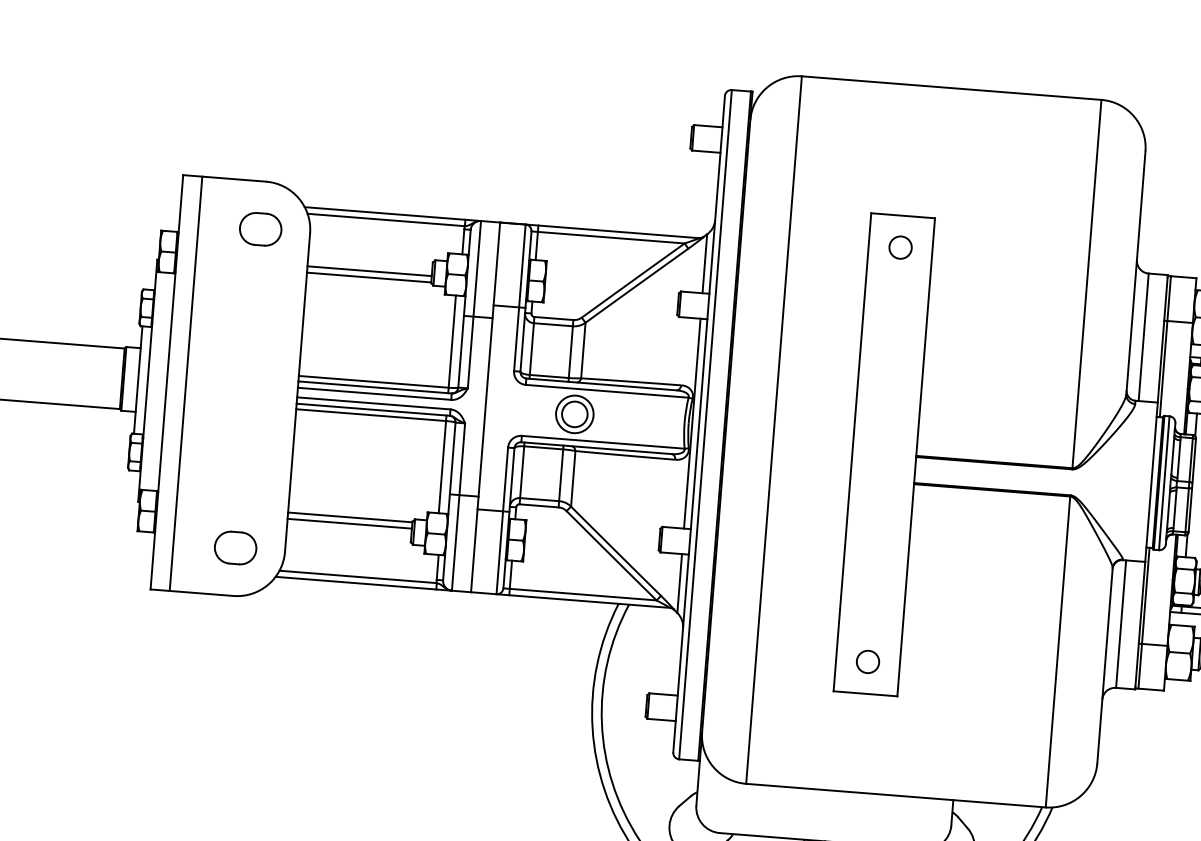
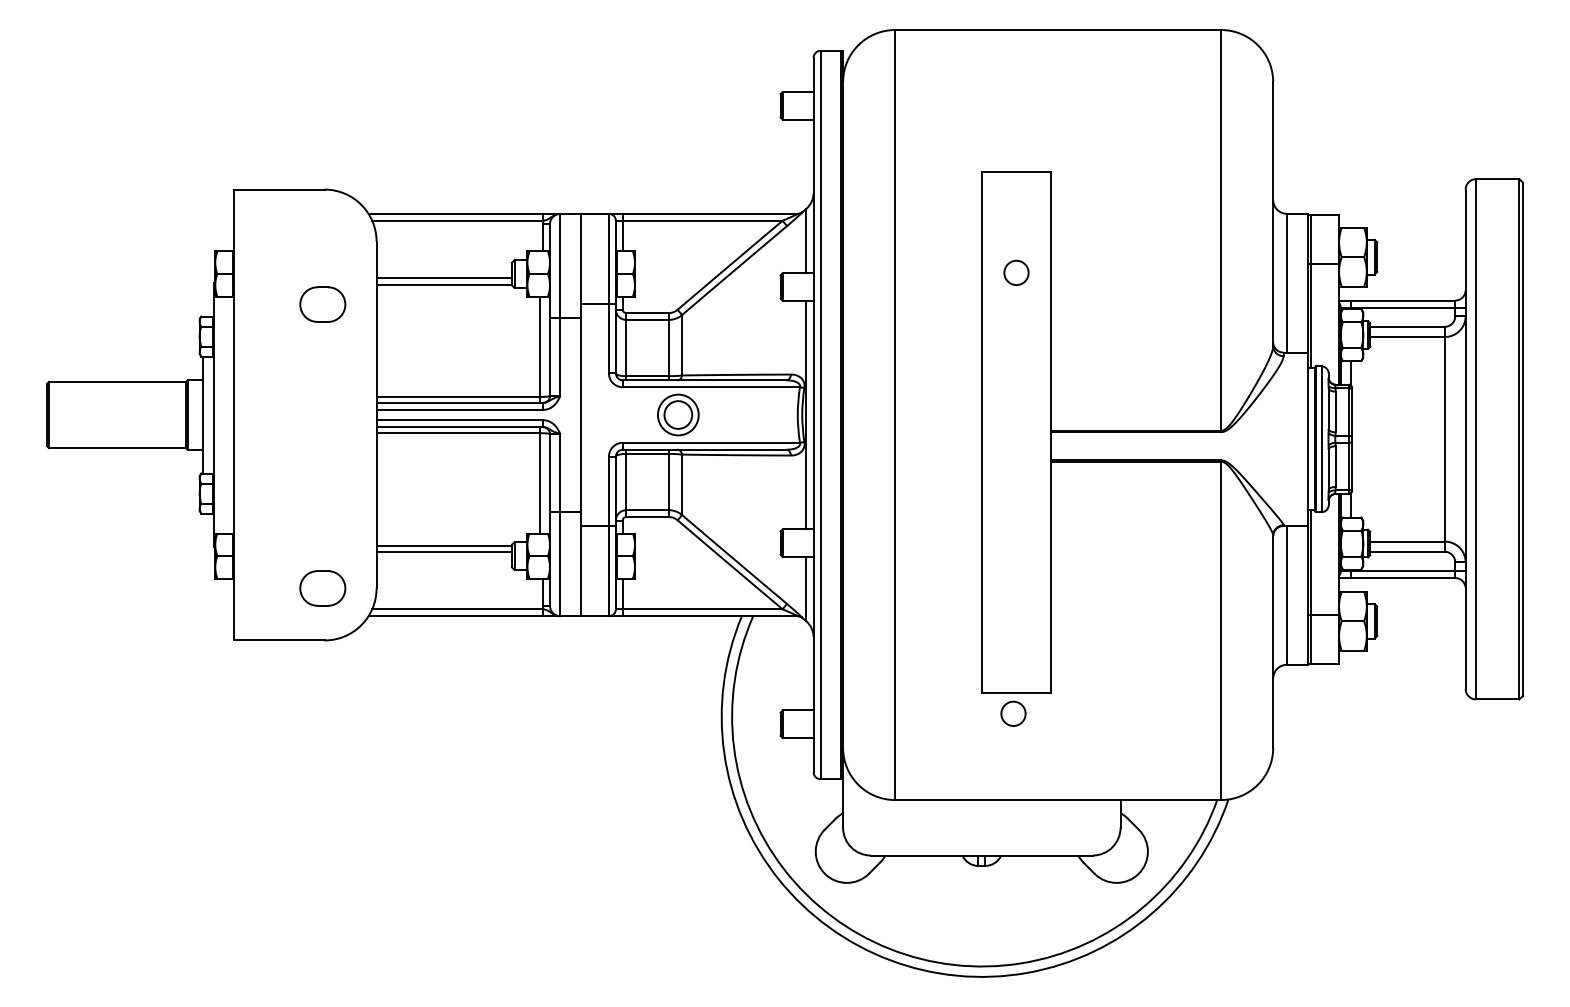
part: (260, 229) -> (322, 304), moved
circle: (900, 247) -> (1016, 272), moved
line: (186, 383) -> (255, 414), removed
circle: (868, 661) -> (1013, 713), moved

